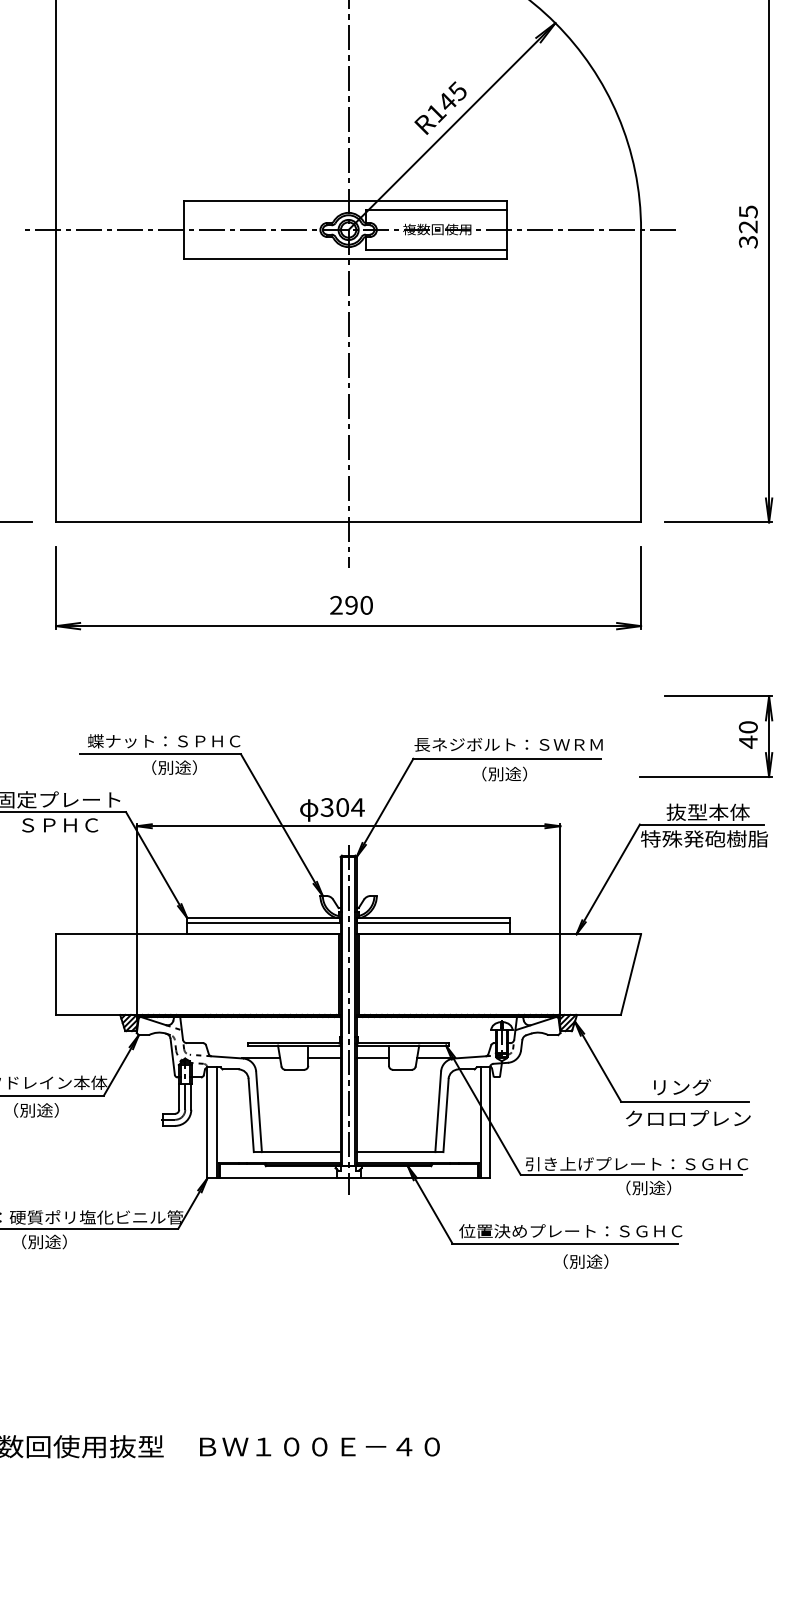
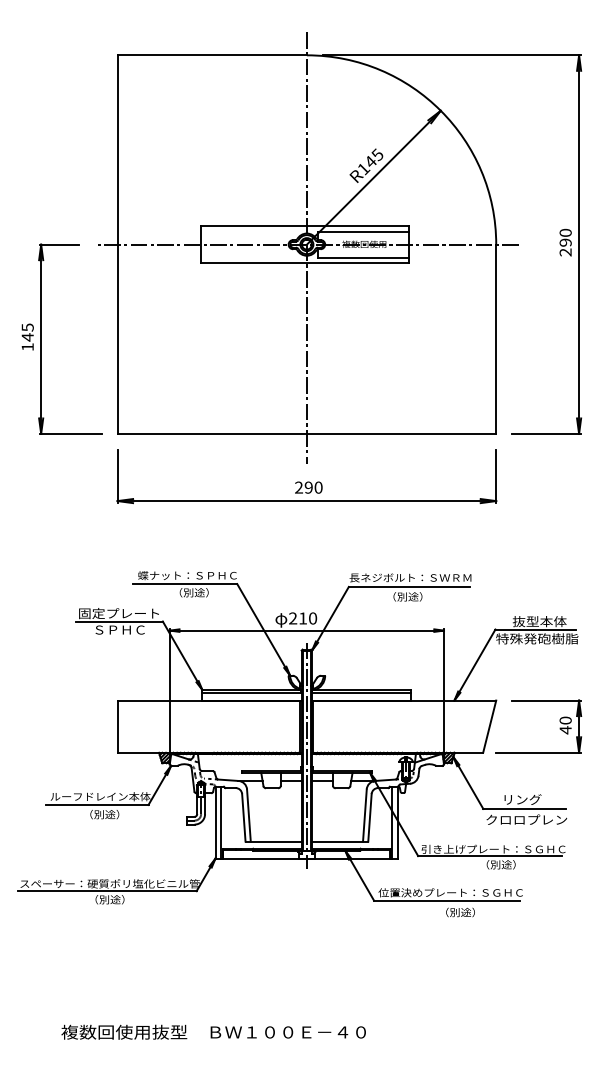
text: (748, 226) -> (565, 242), 325 -> 290
part: (738, 739) -> (559, 728), moved
text: (343, 807) -> (303, 618), 304 -> 210

